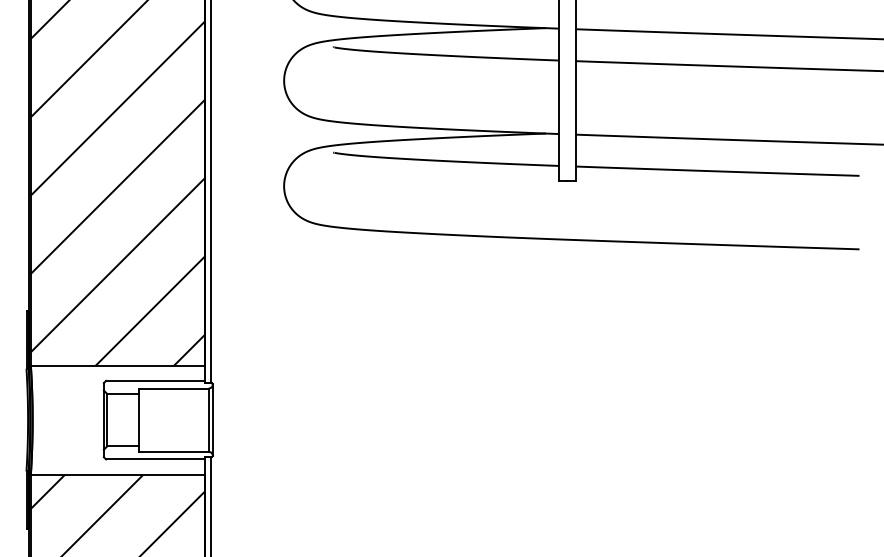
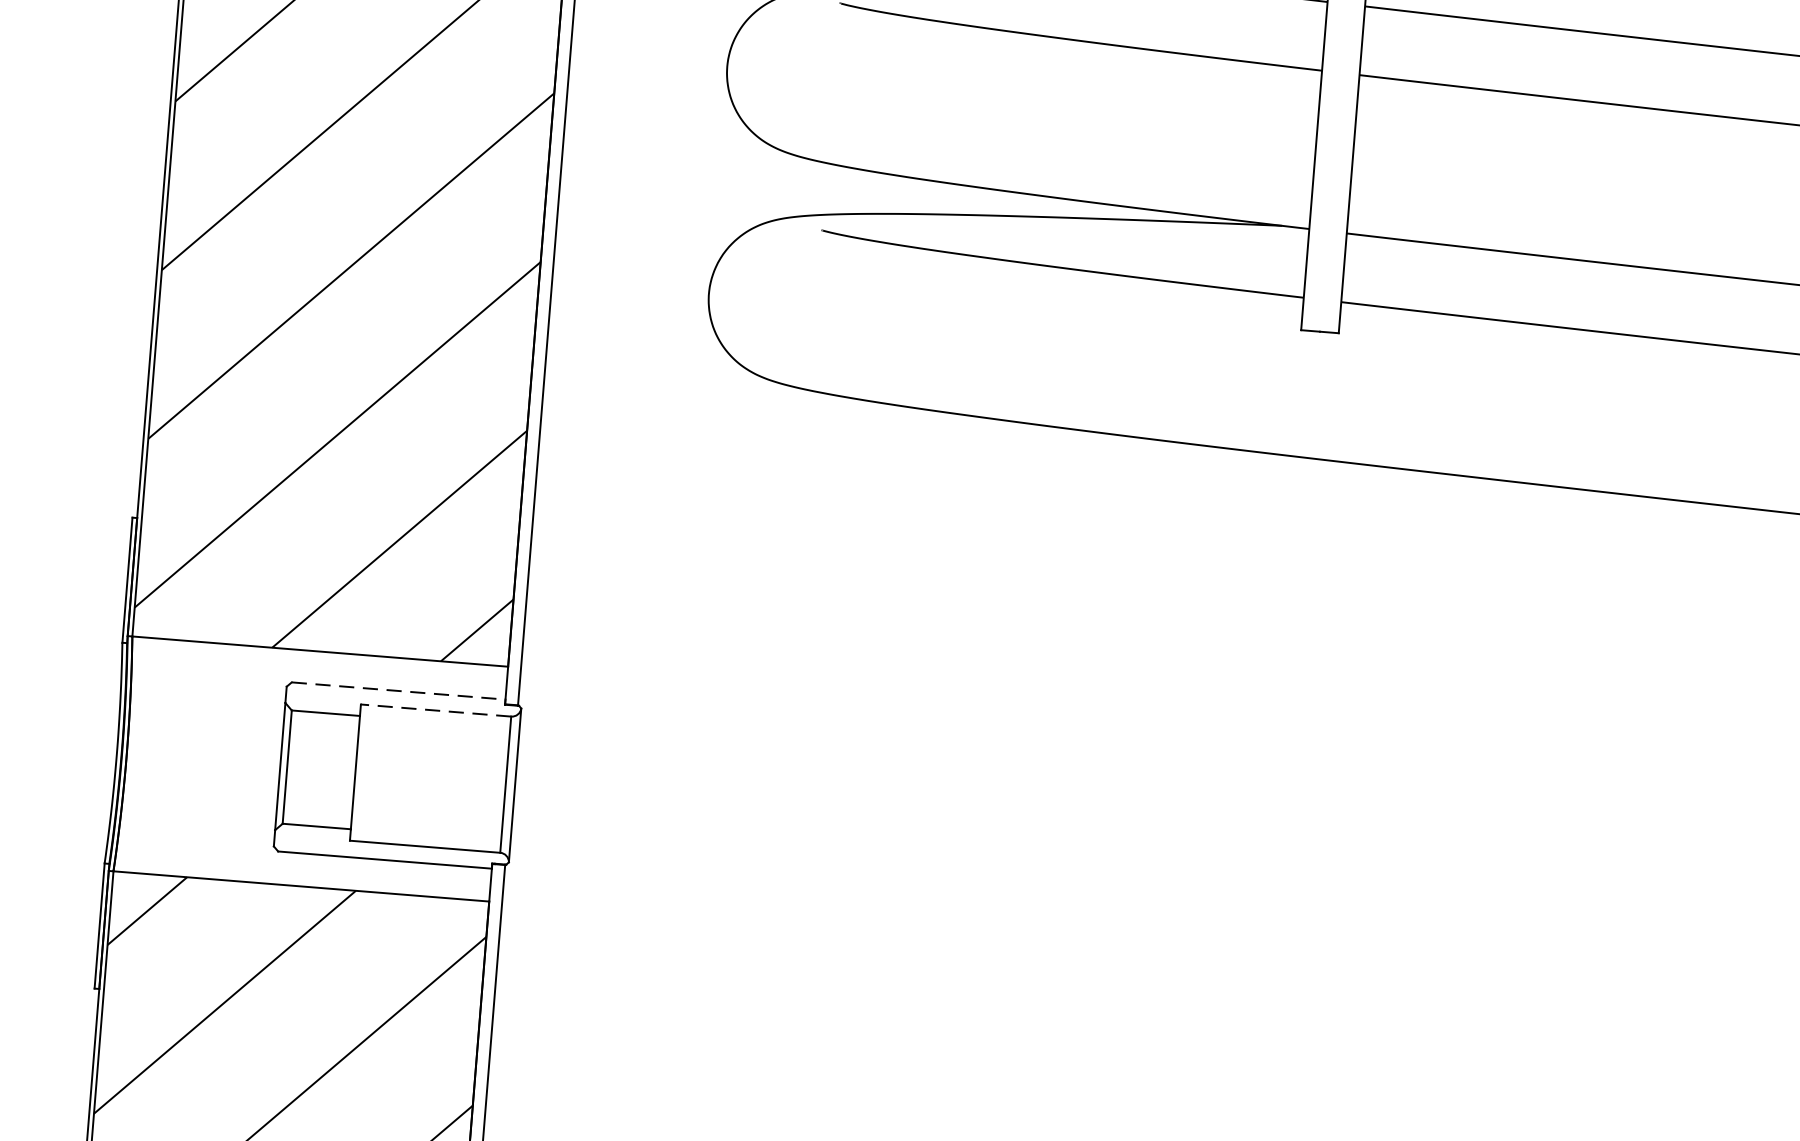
line: (155, 380) -> (398, 690), solid -> dashed
line: (173, 388) -> (435, 710), solid -> dashed

